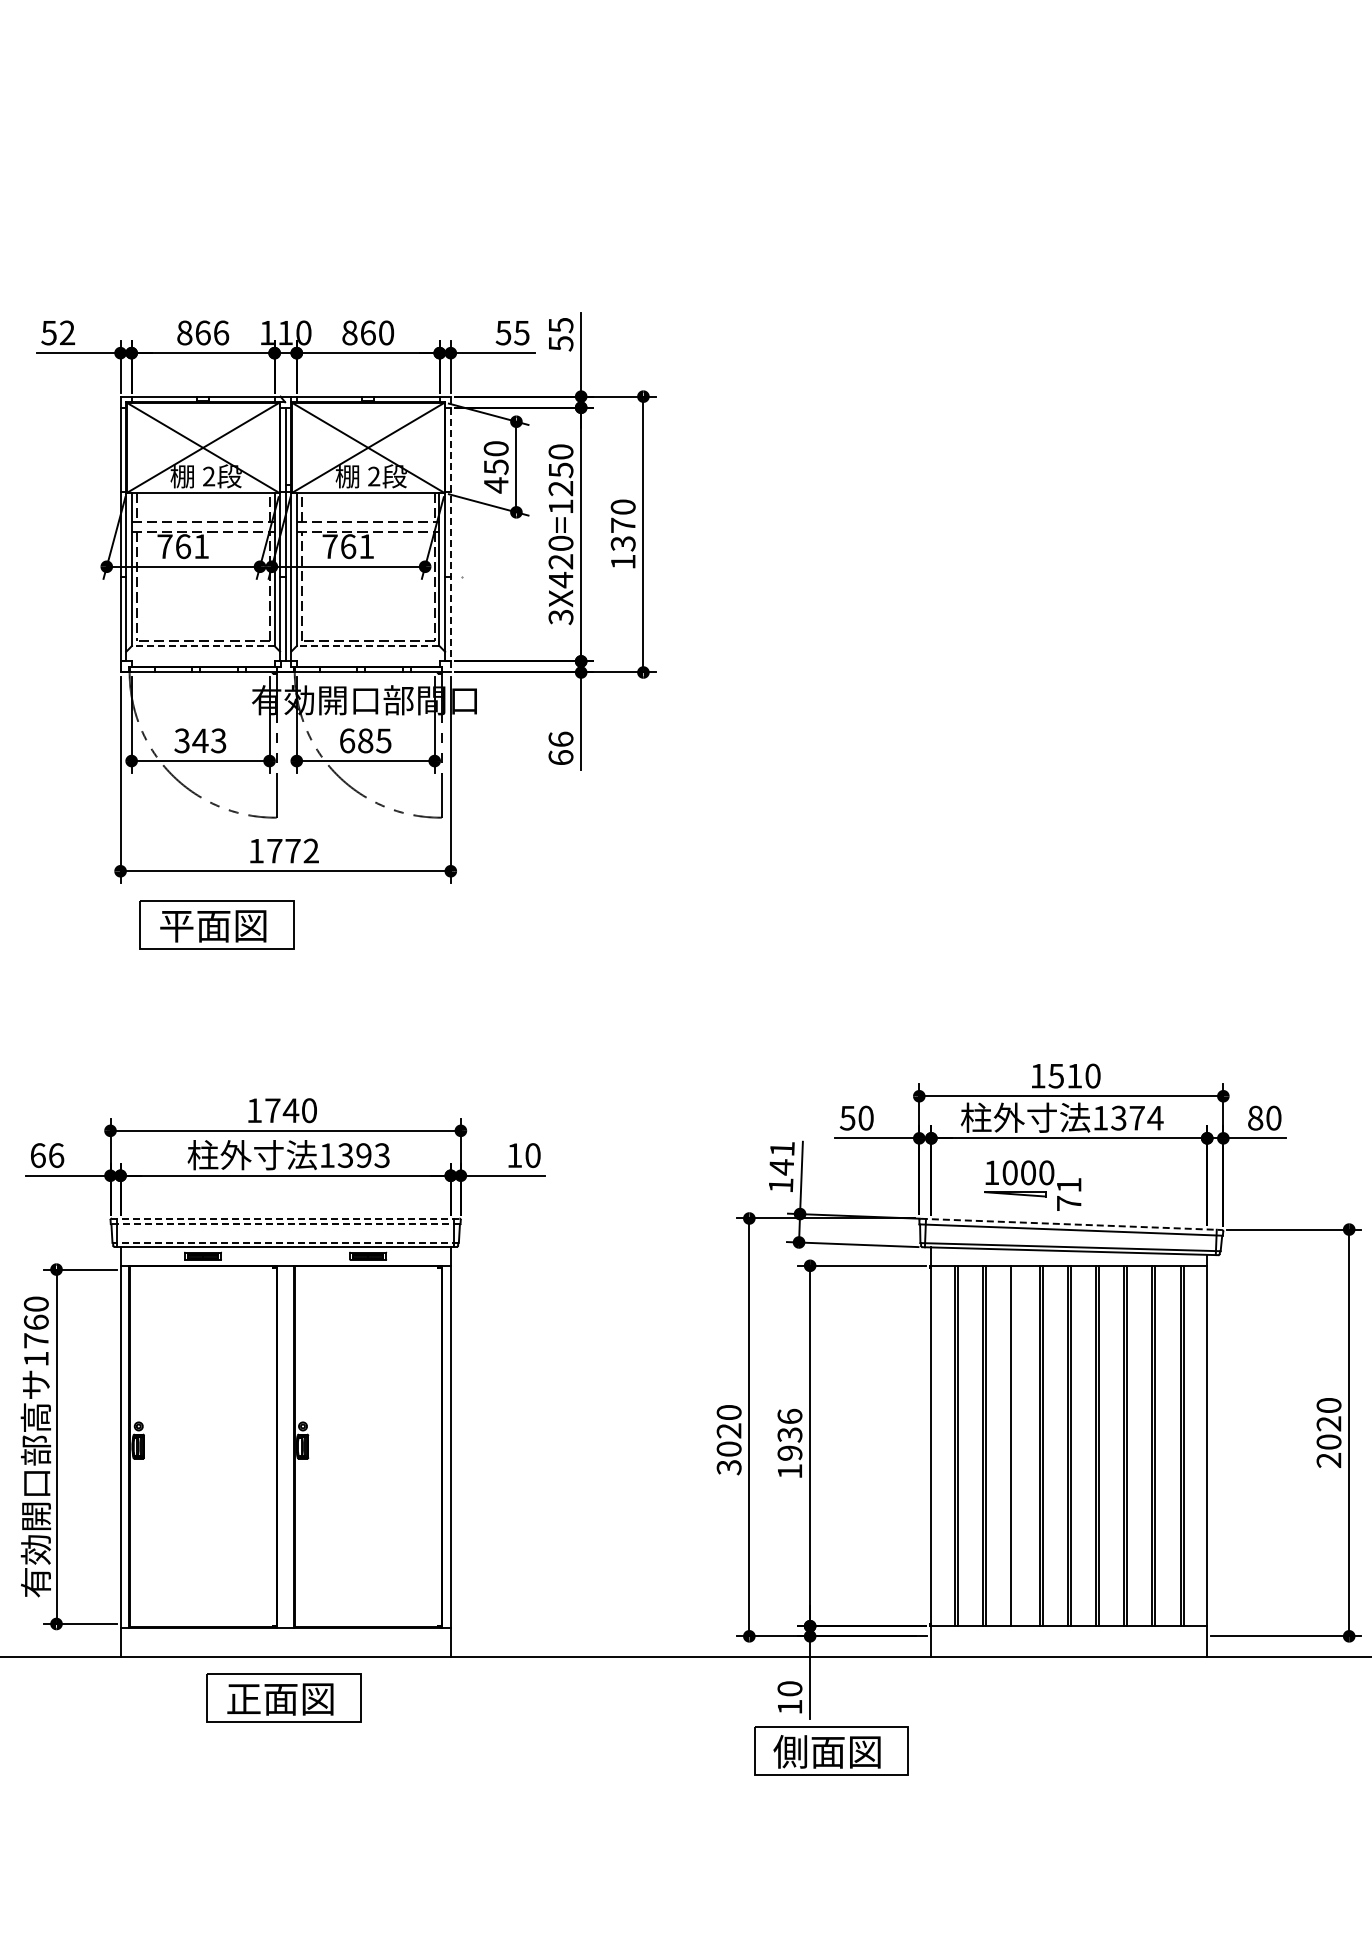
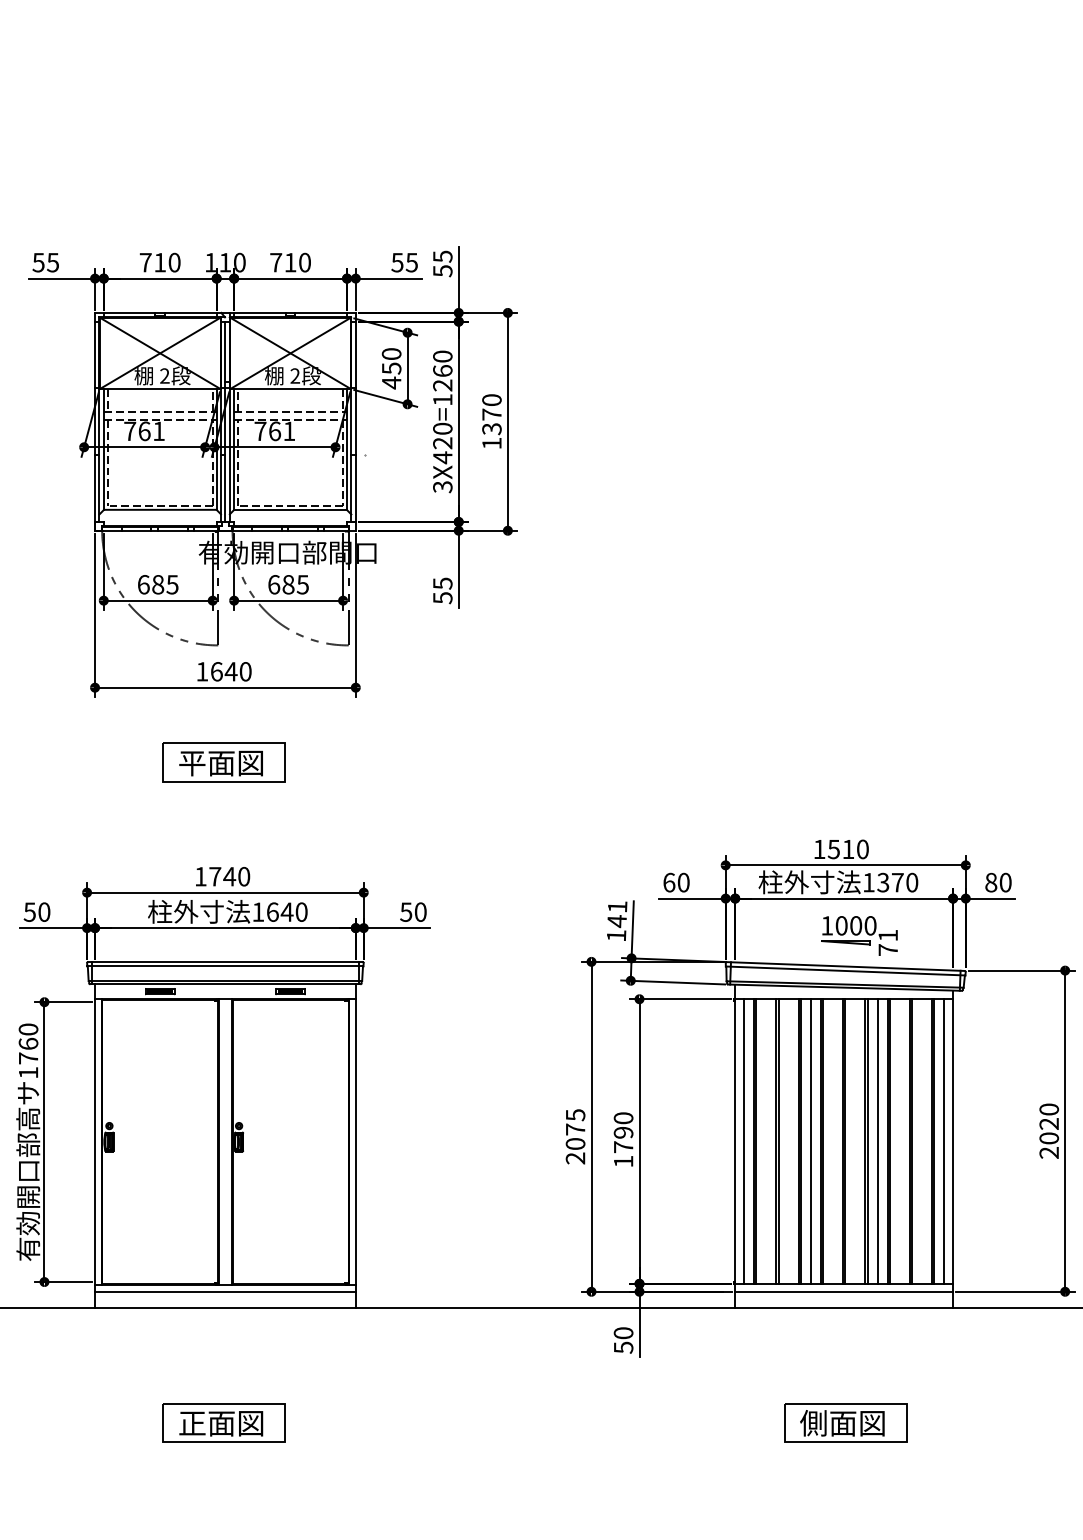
text: (67, 332) -> (53, 262), 52 -> 55
text: (203, 332) -> (160, 262), 866 -> 710
text: (358, 332) -> (282, 262), 860 -> 710
text: (560, 470) -> (442, 371), 3X420=1250 -> 3X420=1260
line: (450, 534) -> (355, 421), dashed -> solid
line: (202, 646) -> (159, 510), dashed -> solid
line: (367, 646) -> (290, 510), dashed -> solid
text: (200, 740) -> (158, 584), 343 -> 685
text: (560, 748) -> (442, 590), 66 -> 55
text: (292, 850) -> (230, 671), 1772 -> 1640
part: (216, 924) -> (223, 762), moved
text: (847, 1117) -> (669, 882), 50 -> 60
text: (1155, 1117) -> (912, 882), 1374 -> 1370
text: (47, 1155) -> (37, 912), 66 -> 50
text: (363, 1155) -> (286, 912), 1393 -> 1640
text: (514, 1155) -> (406, 912), 10 -> 50
part: (1032, 1185) -> (859, 935), moved
line: (285, 1218) -> (225, 961), dashed -> solid
line: (285, 1224) -> (225, 966), dashed -> solid
line: (1071, 1224) -> (845, 966), dashed -> solid
line: (285, 1242) -> (225, 980), dashed -> solid
text: (789, 1434) -> (623, 1132), 1936 -> 1790
text: (728, 1440) -> (575, 1137), 3020 -> 2075
line: (942, 1445) -> (744, 1141), added
line: (1014, 1445) -> (800, 1141), added
line: (1027, 1445) -> (811, 1141), added
line: (1111, 1445) -> (877, 1141), added
line: (1196, 1445) -> (944, 1141), added
line: (285, 1636) -> (225, 1291), added
line: (1069, 1636) -> (844, 1291), added
part: (283, 1697) -> (223, 1422), moved
text: (790, 1707) -> (624, 1347), 10 -> 50
part: (831, 1750) -> (845, 1422), moved

